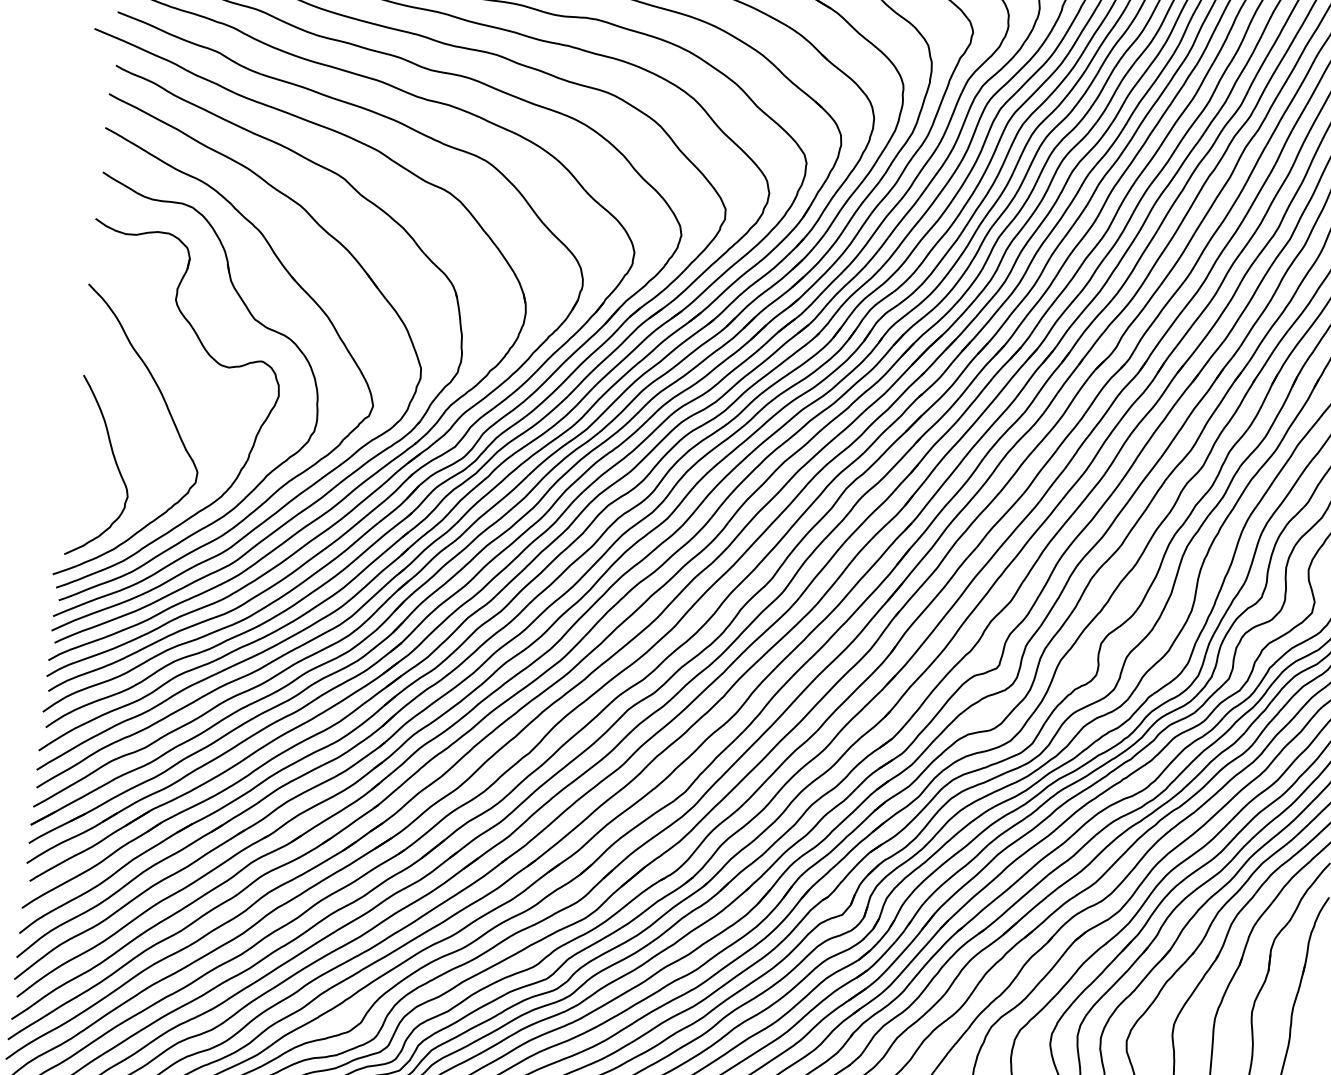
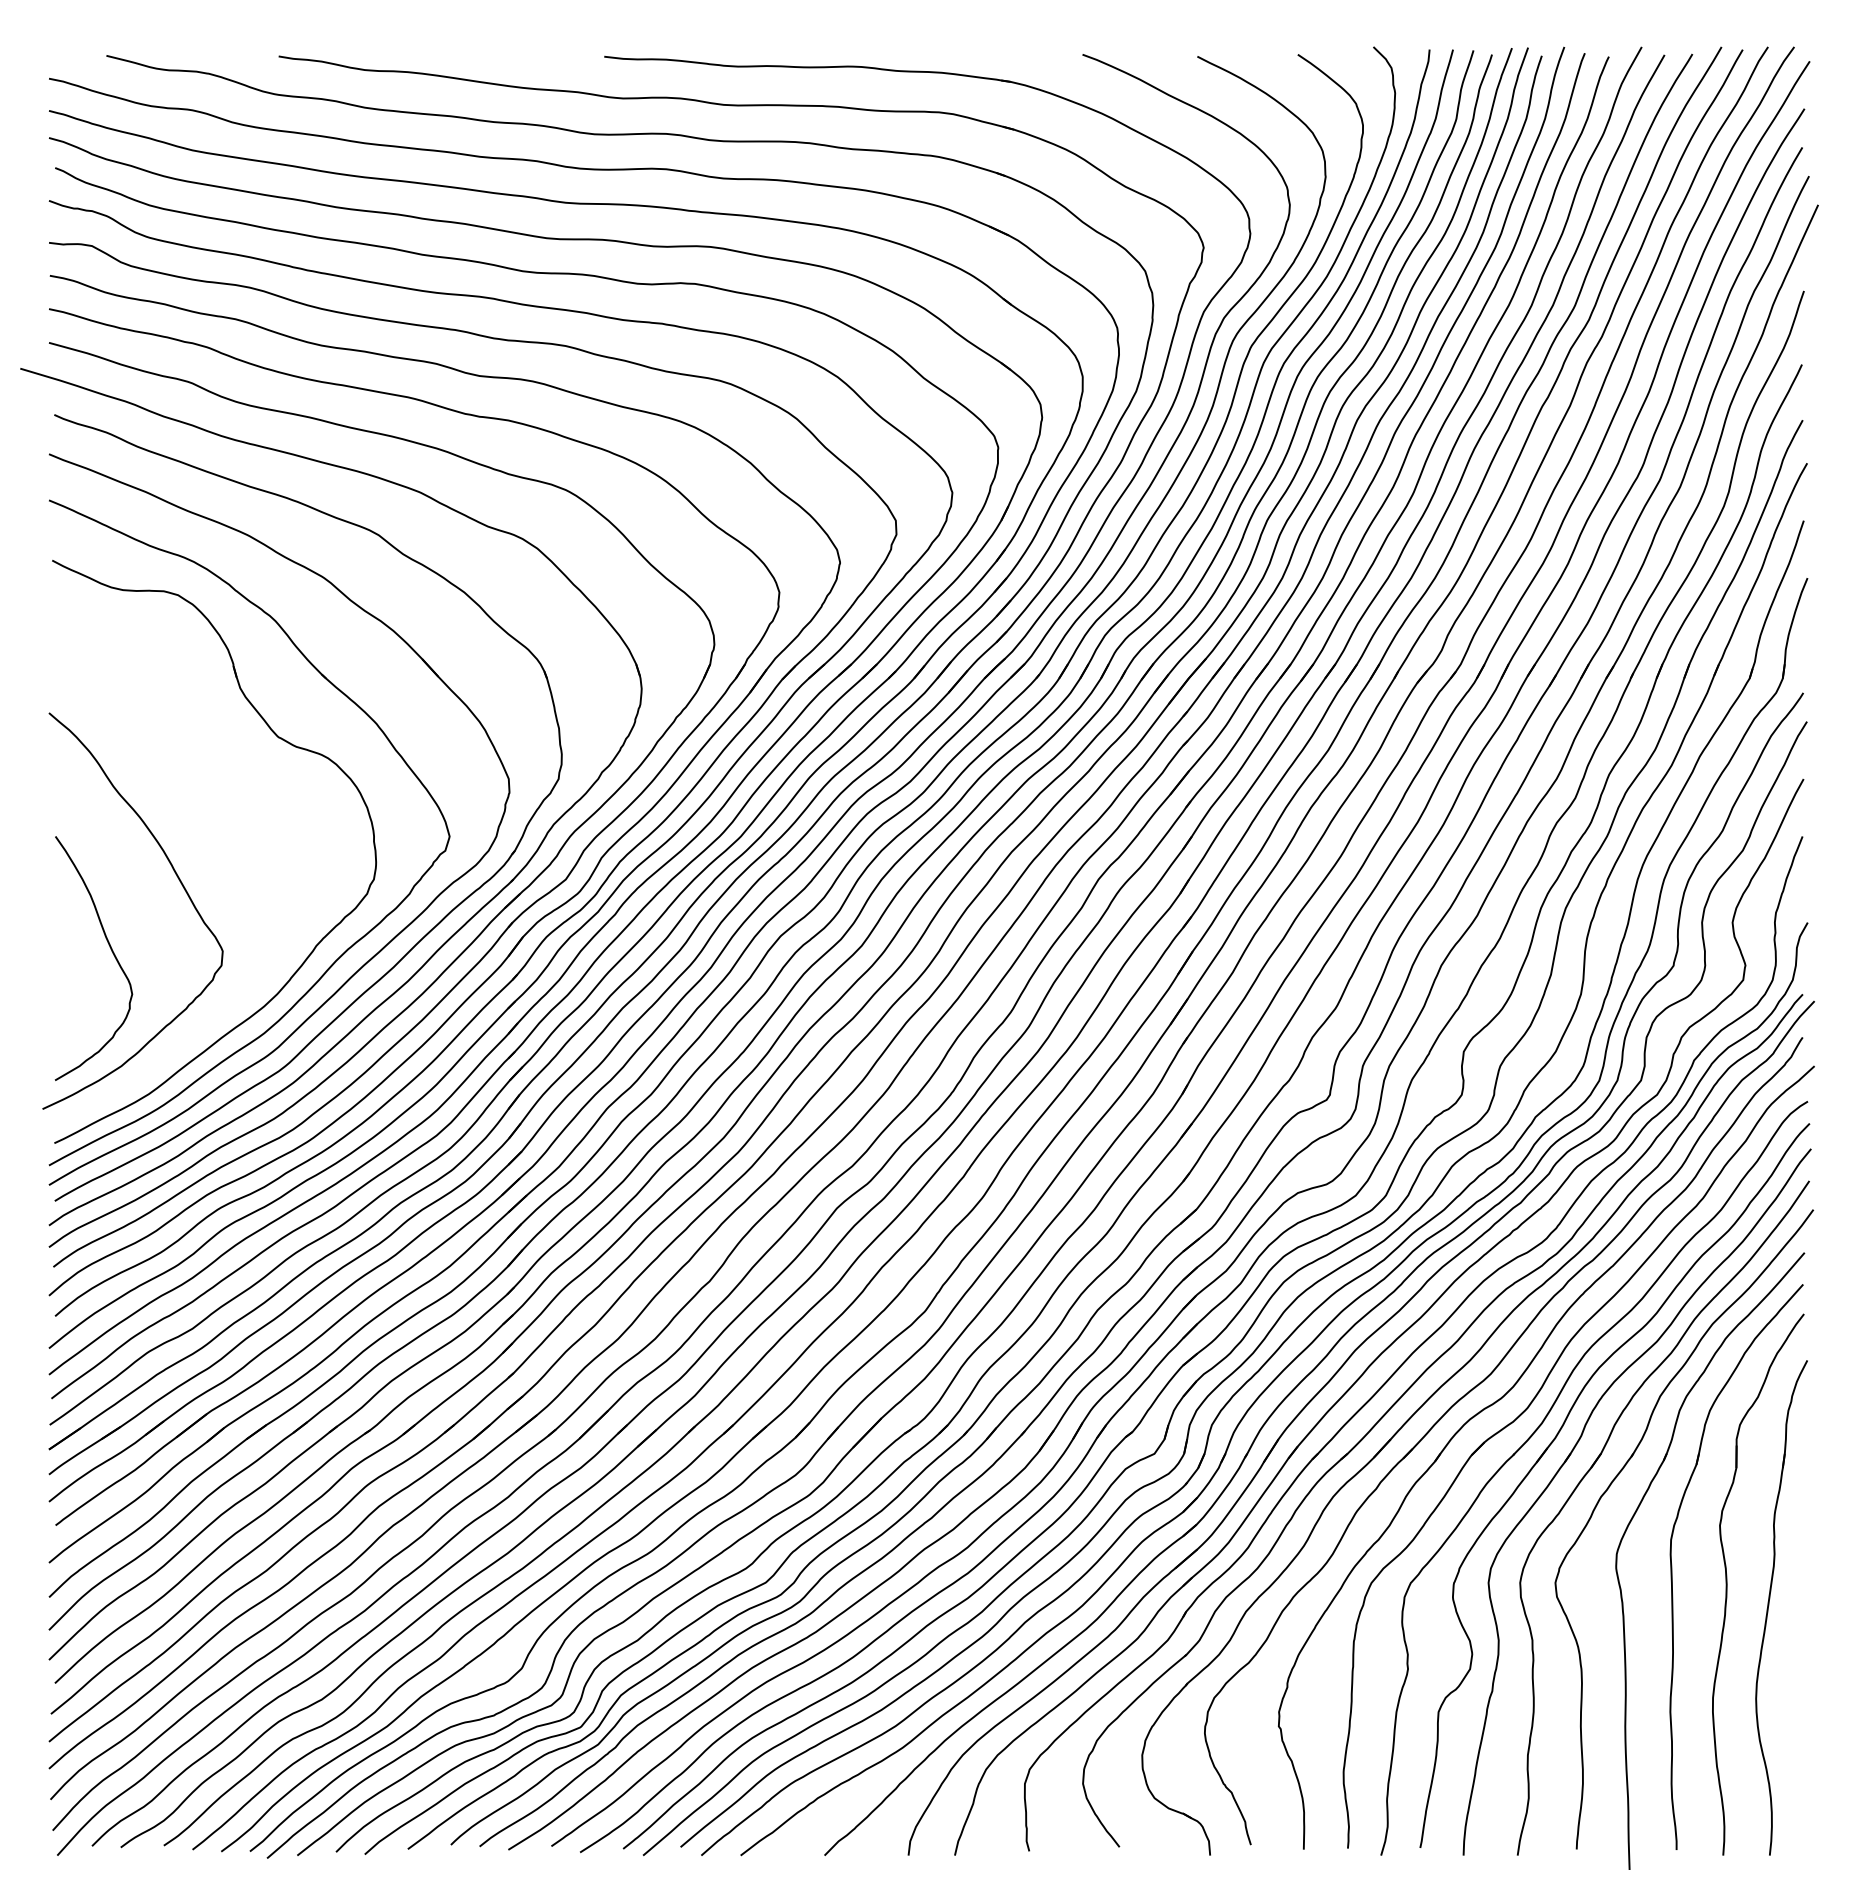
part: (217, 363) -> (233, 801), removed

